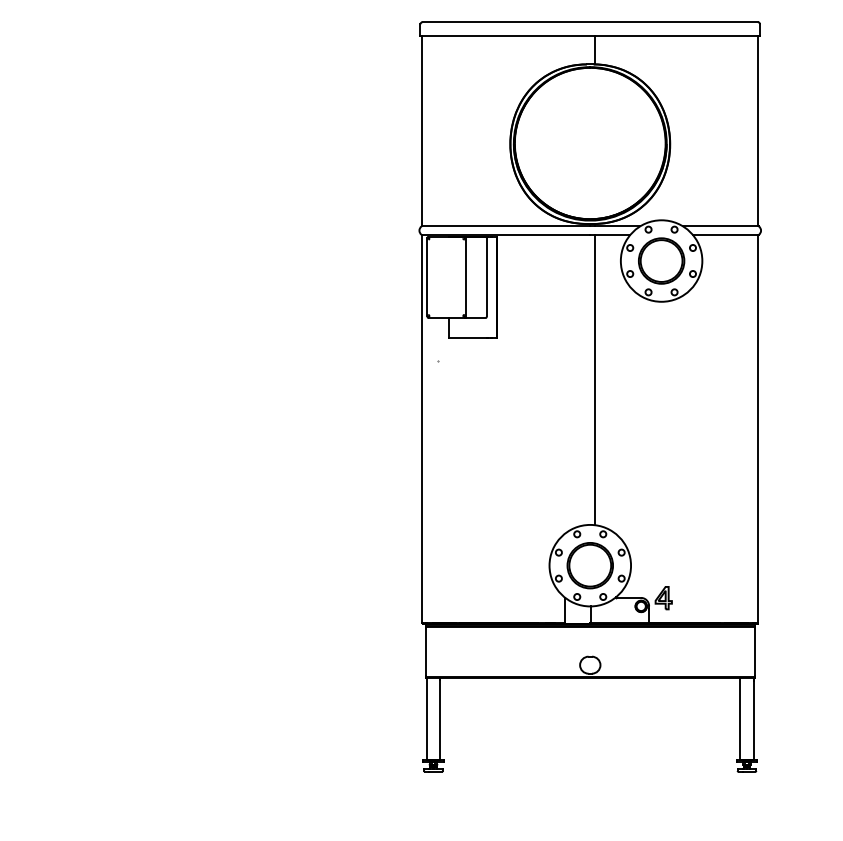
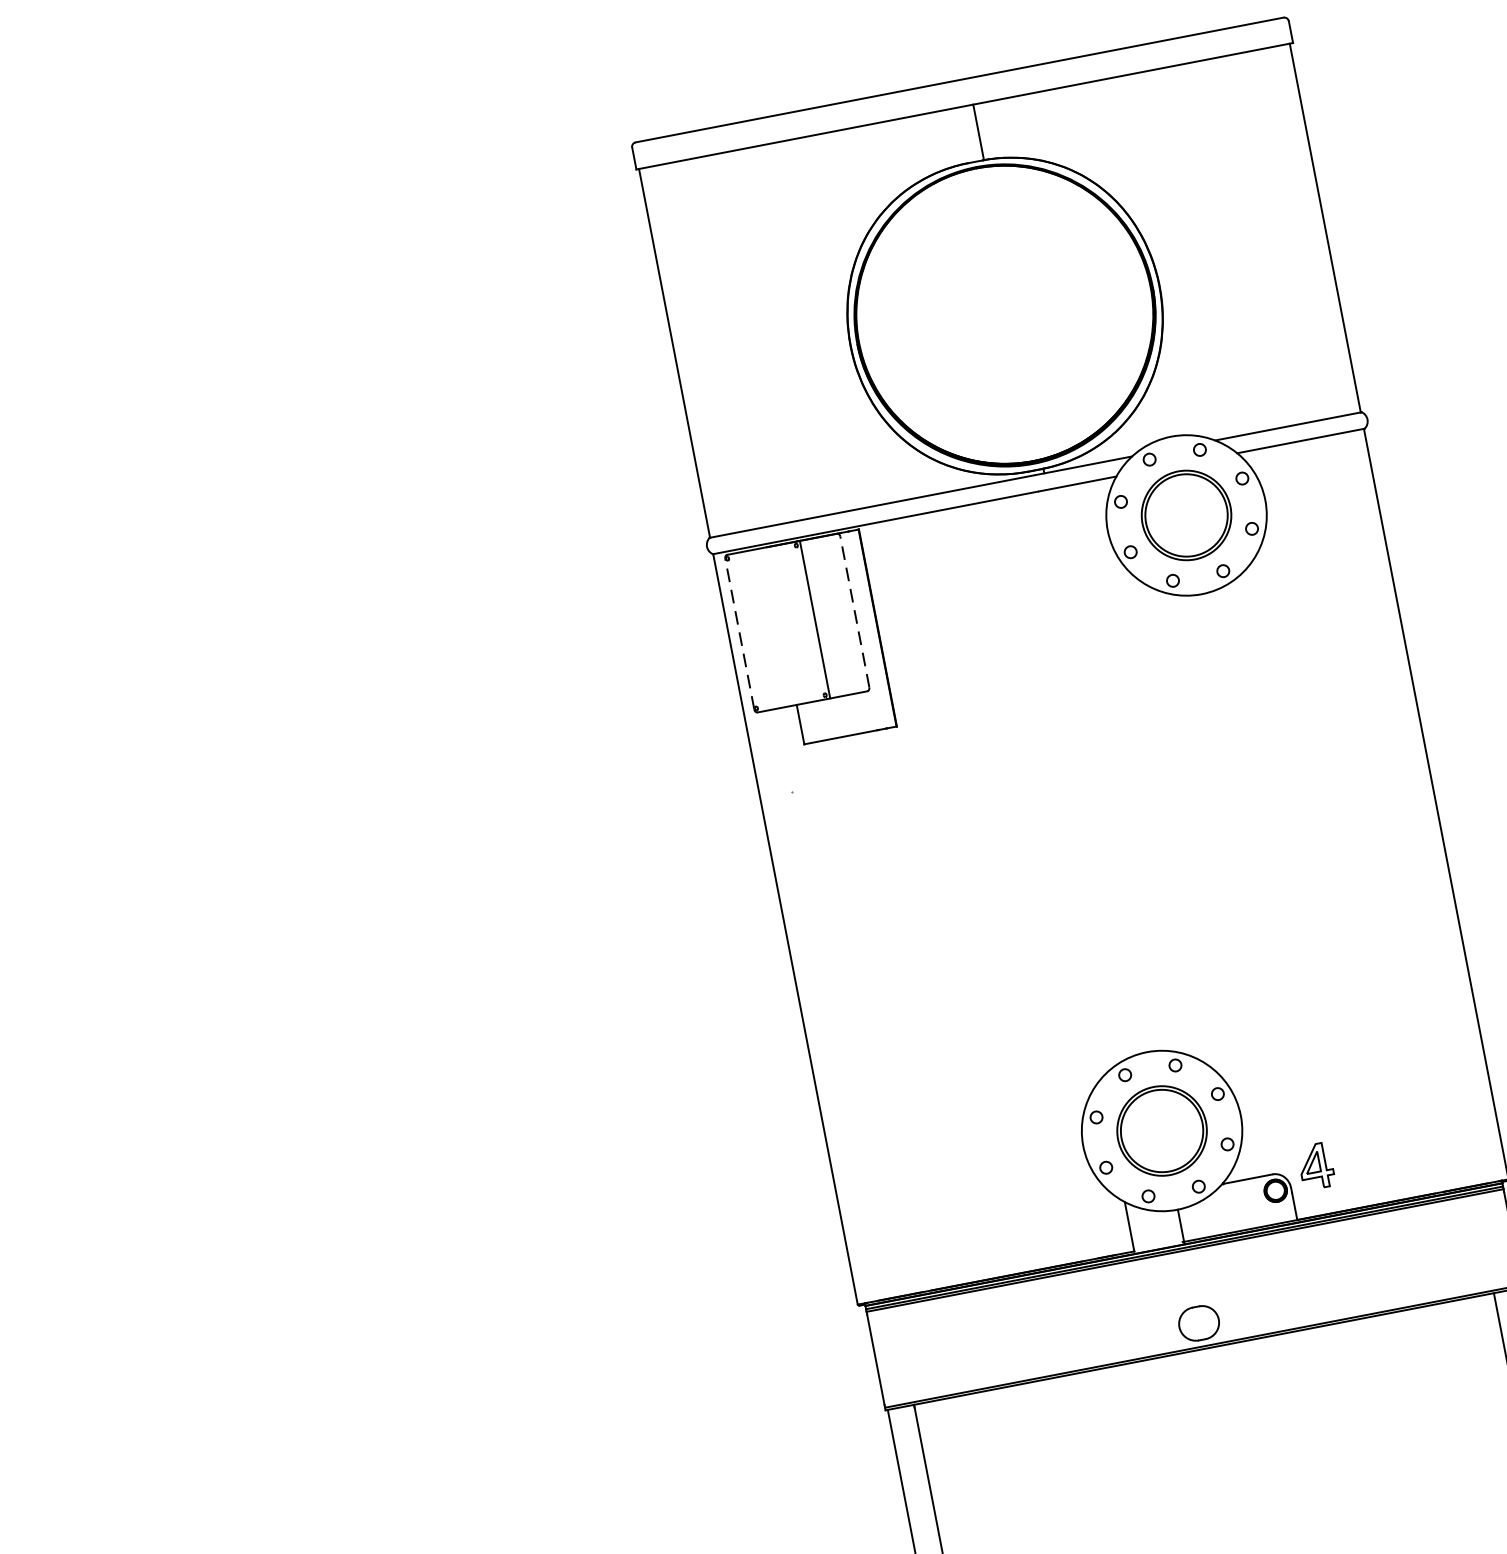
line: (427, 276) -> (739, 632), solid -> dashed
line: (486, 276) -> (853, 610), solid -> dashed
line: (594, 379) -> (1100, 769), removed

